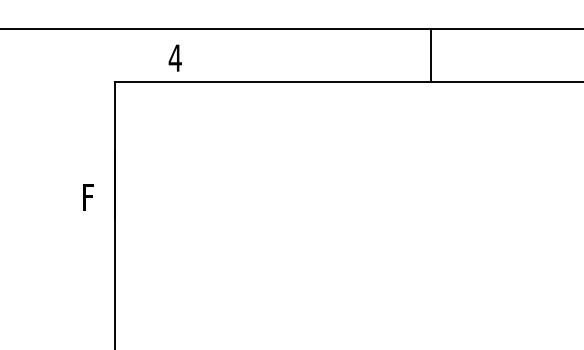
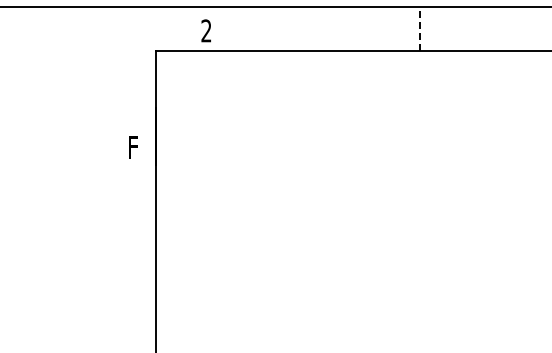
line: (430, 55) -> (419, 28), solid -> dashed
text: (175, 57) -> (206, 30), 4 -> 2

